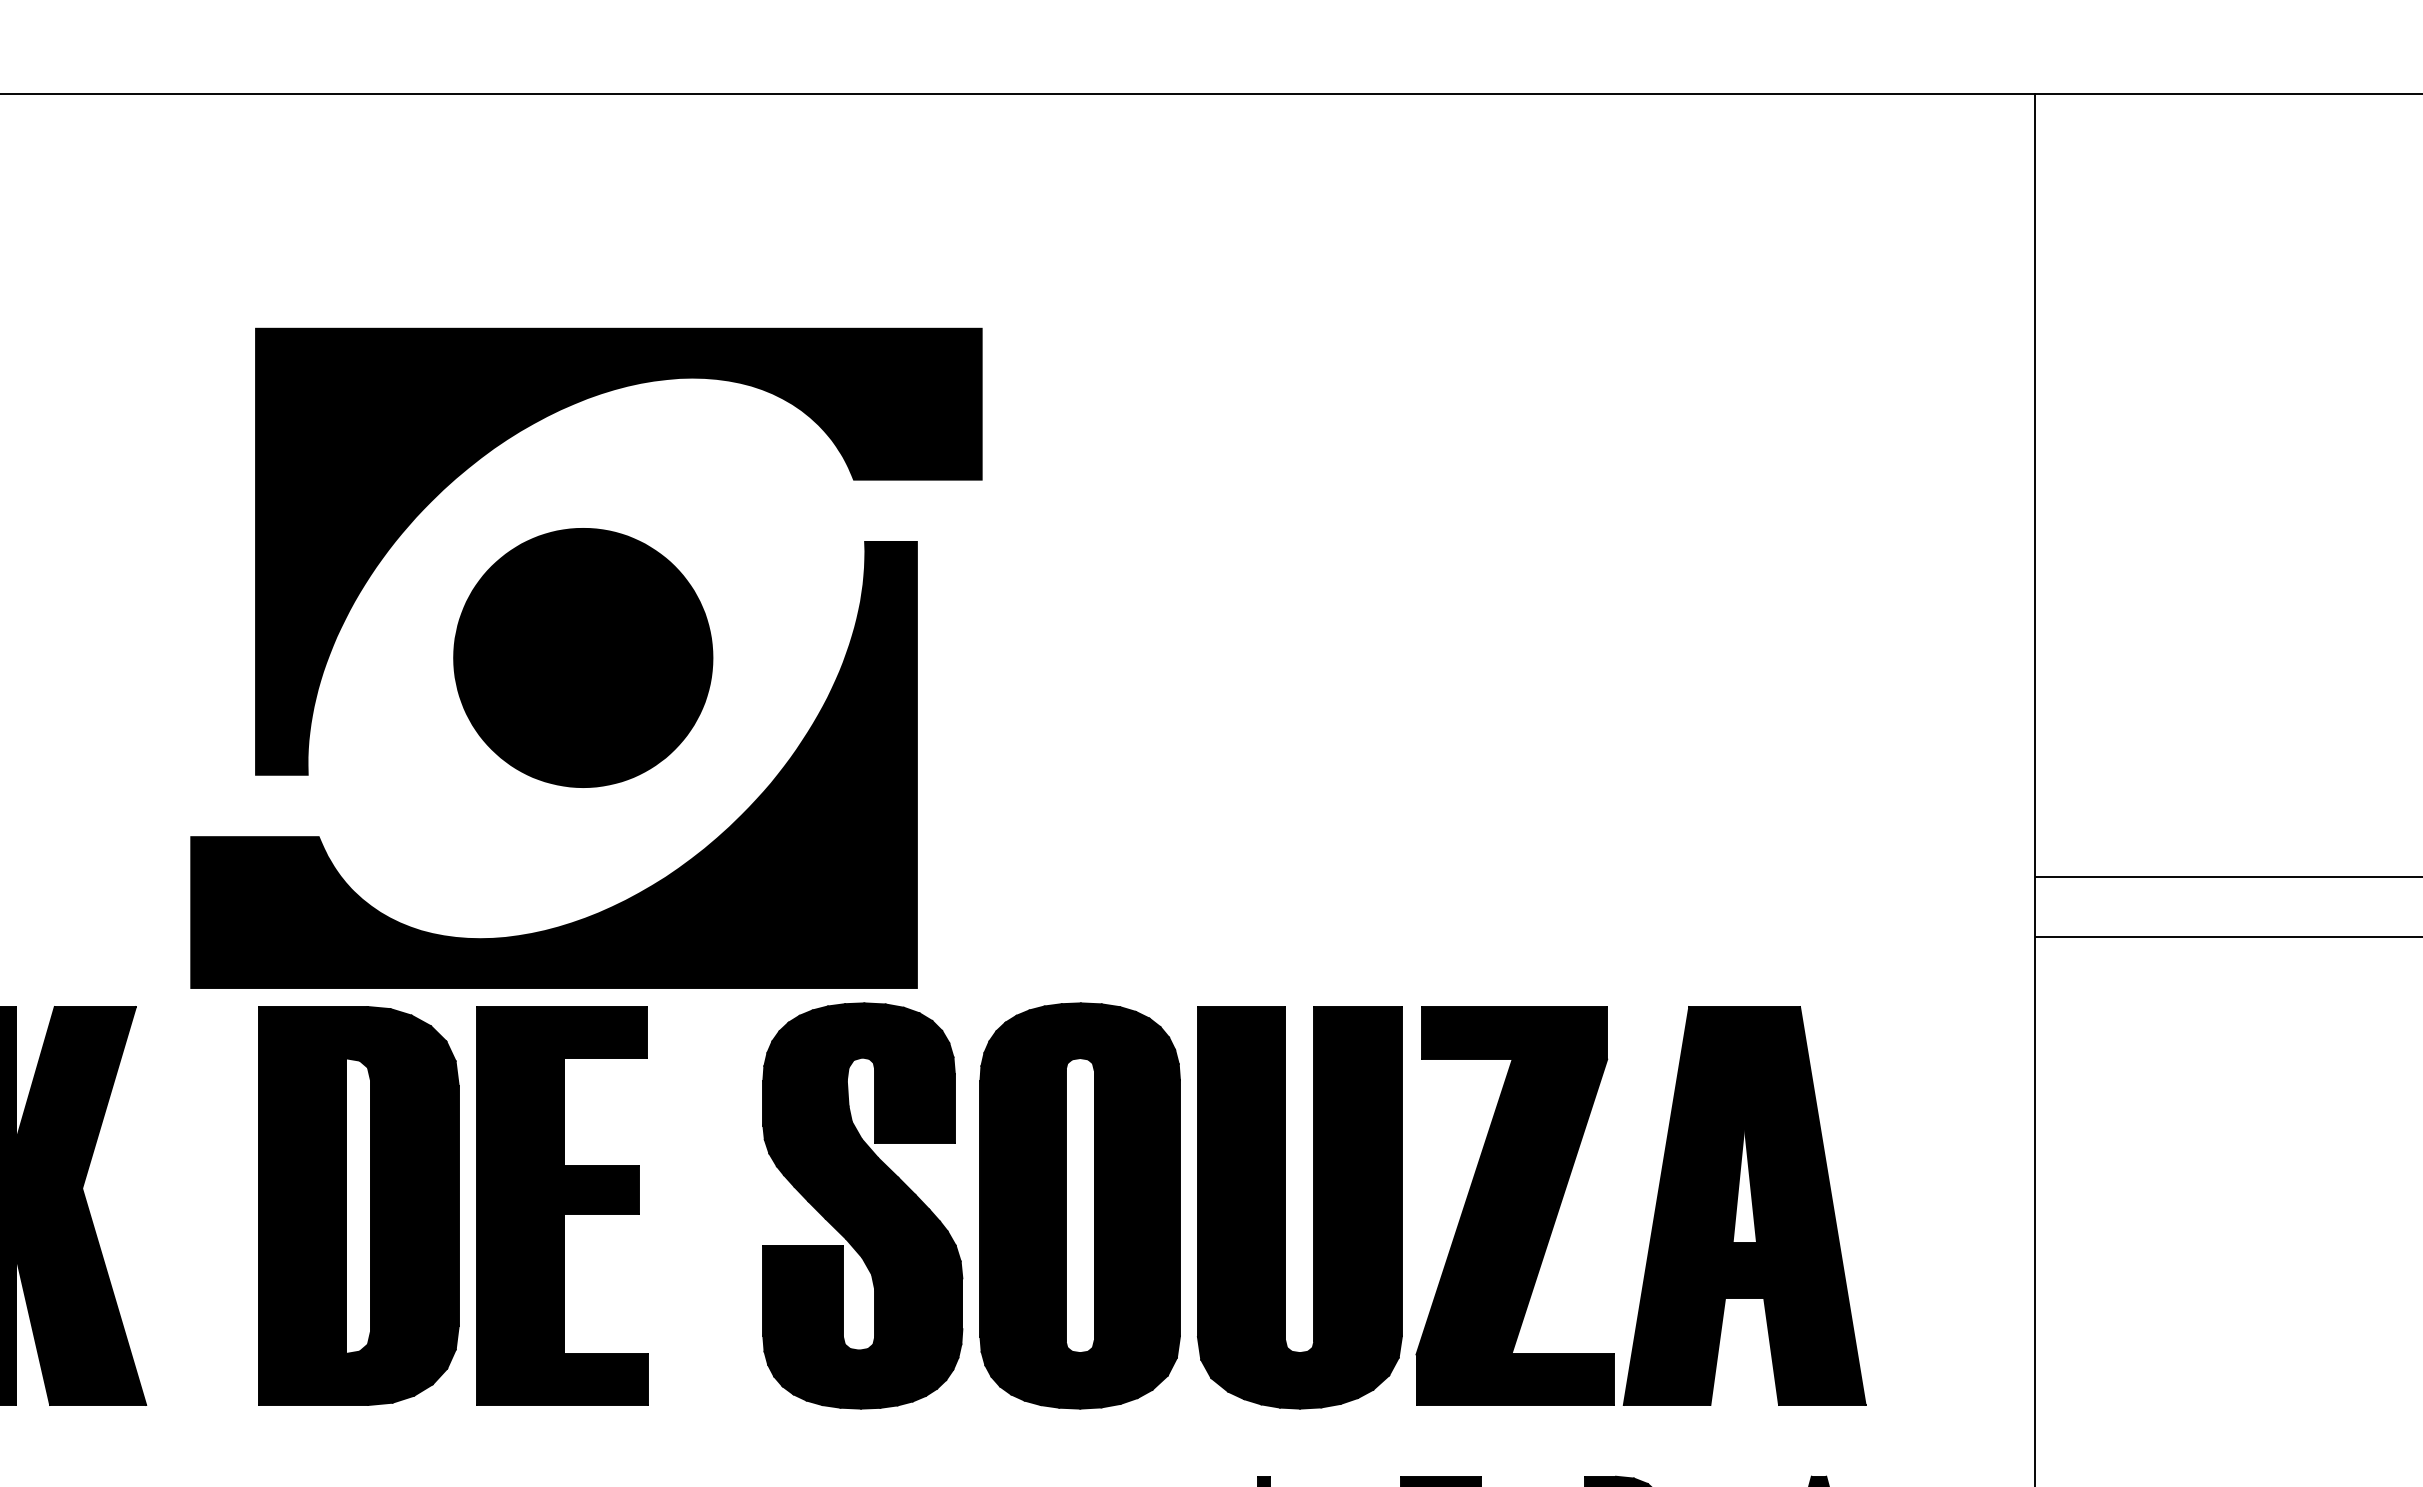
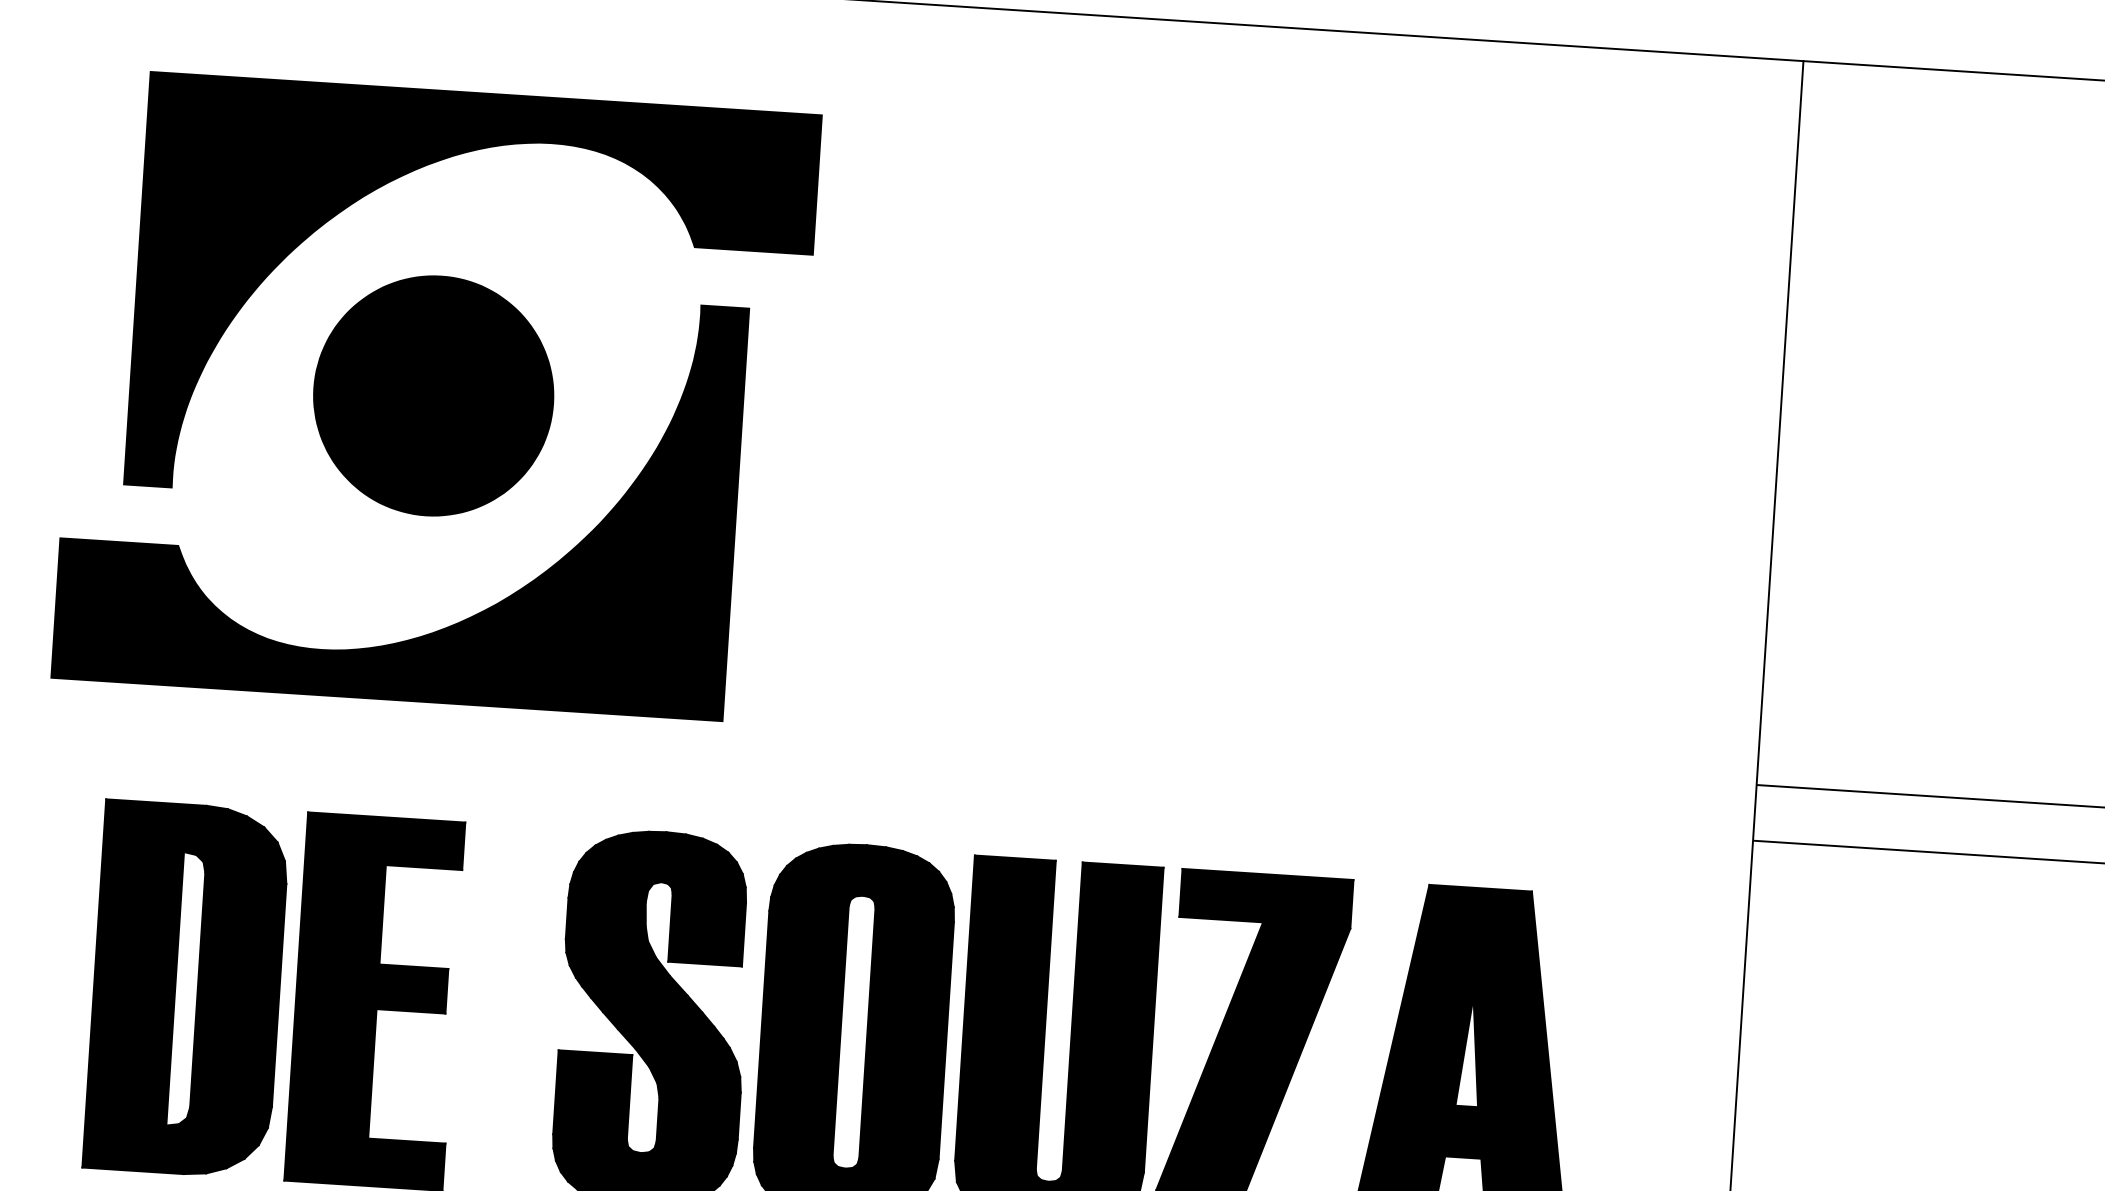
part: (586, 657) -> (436, 395), moved

